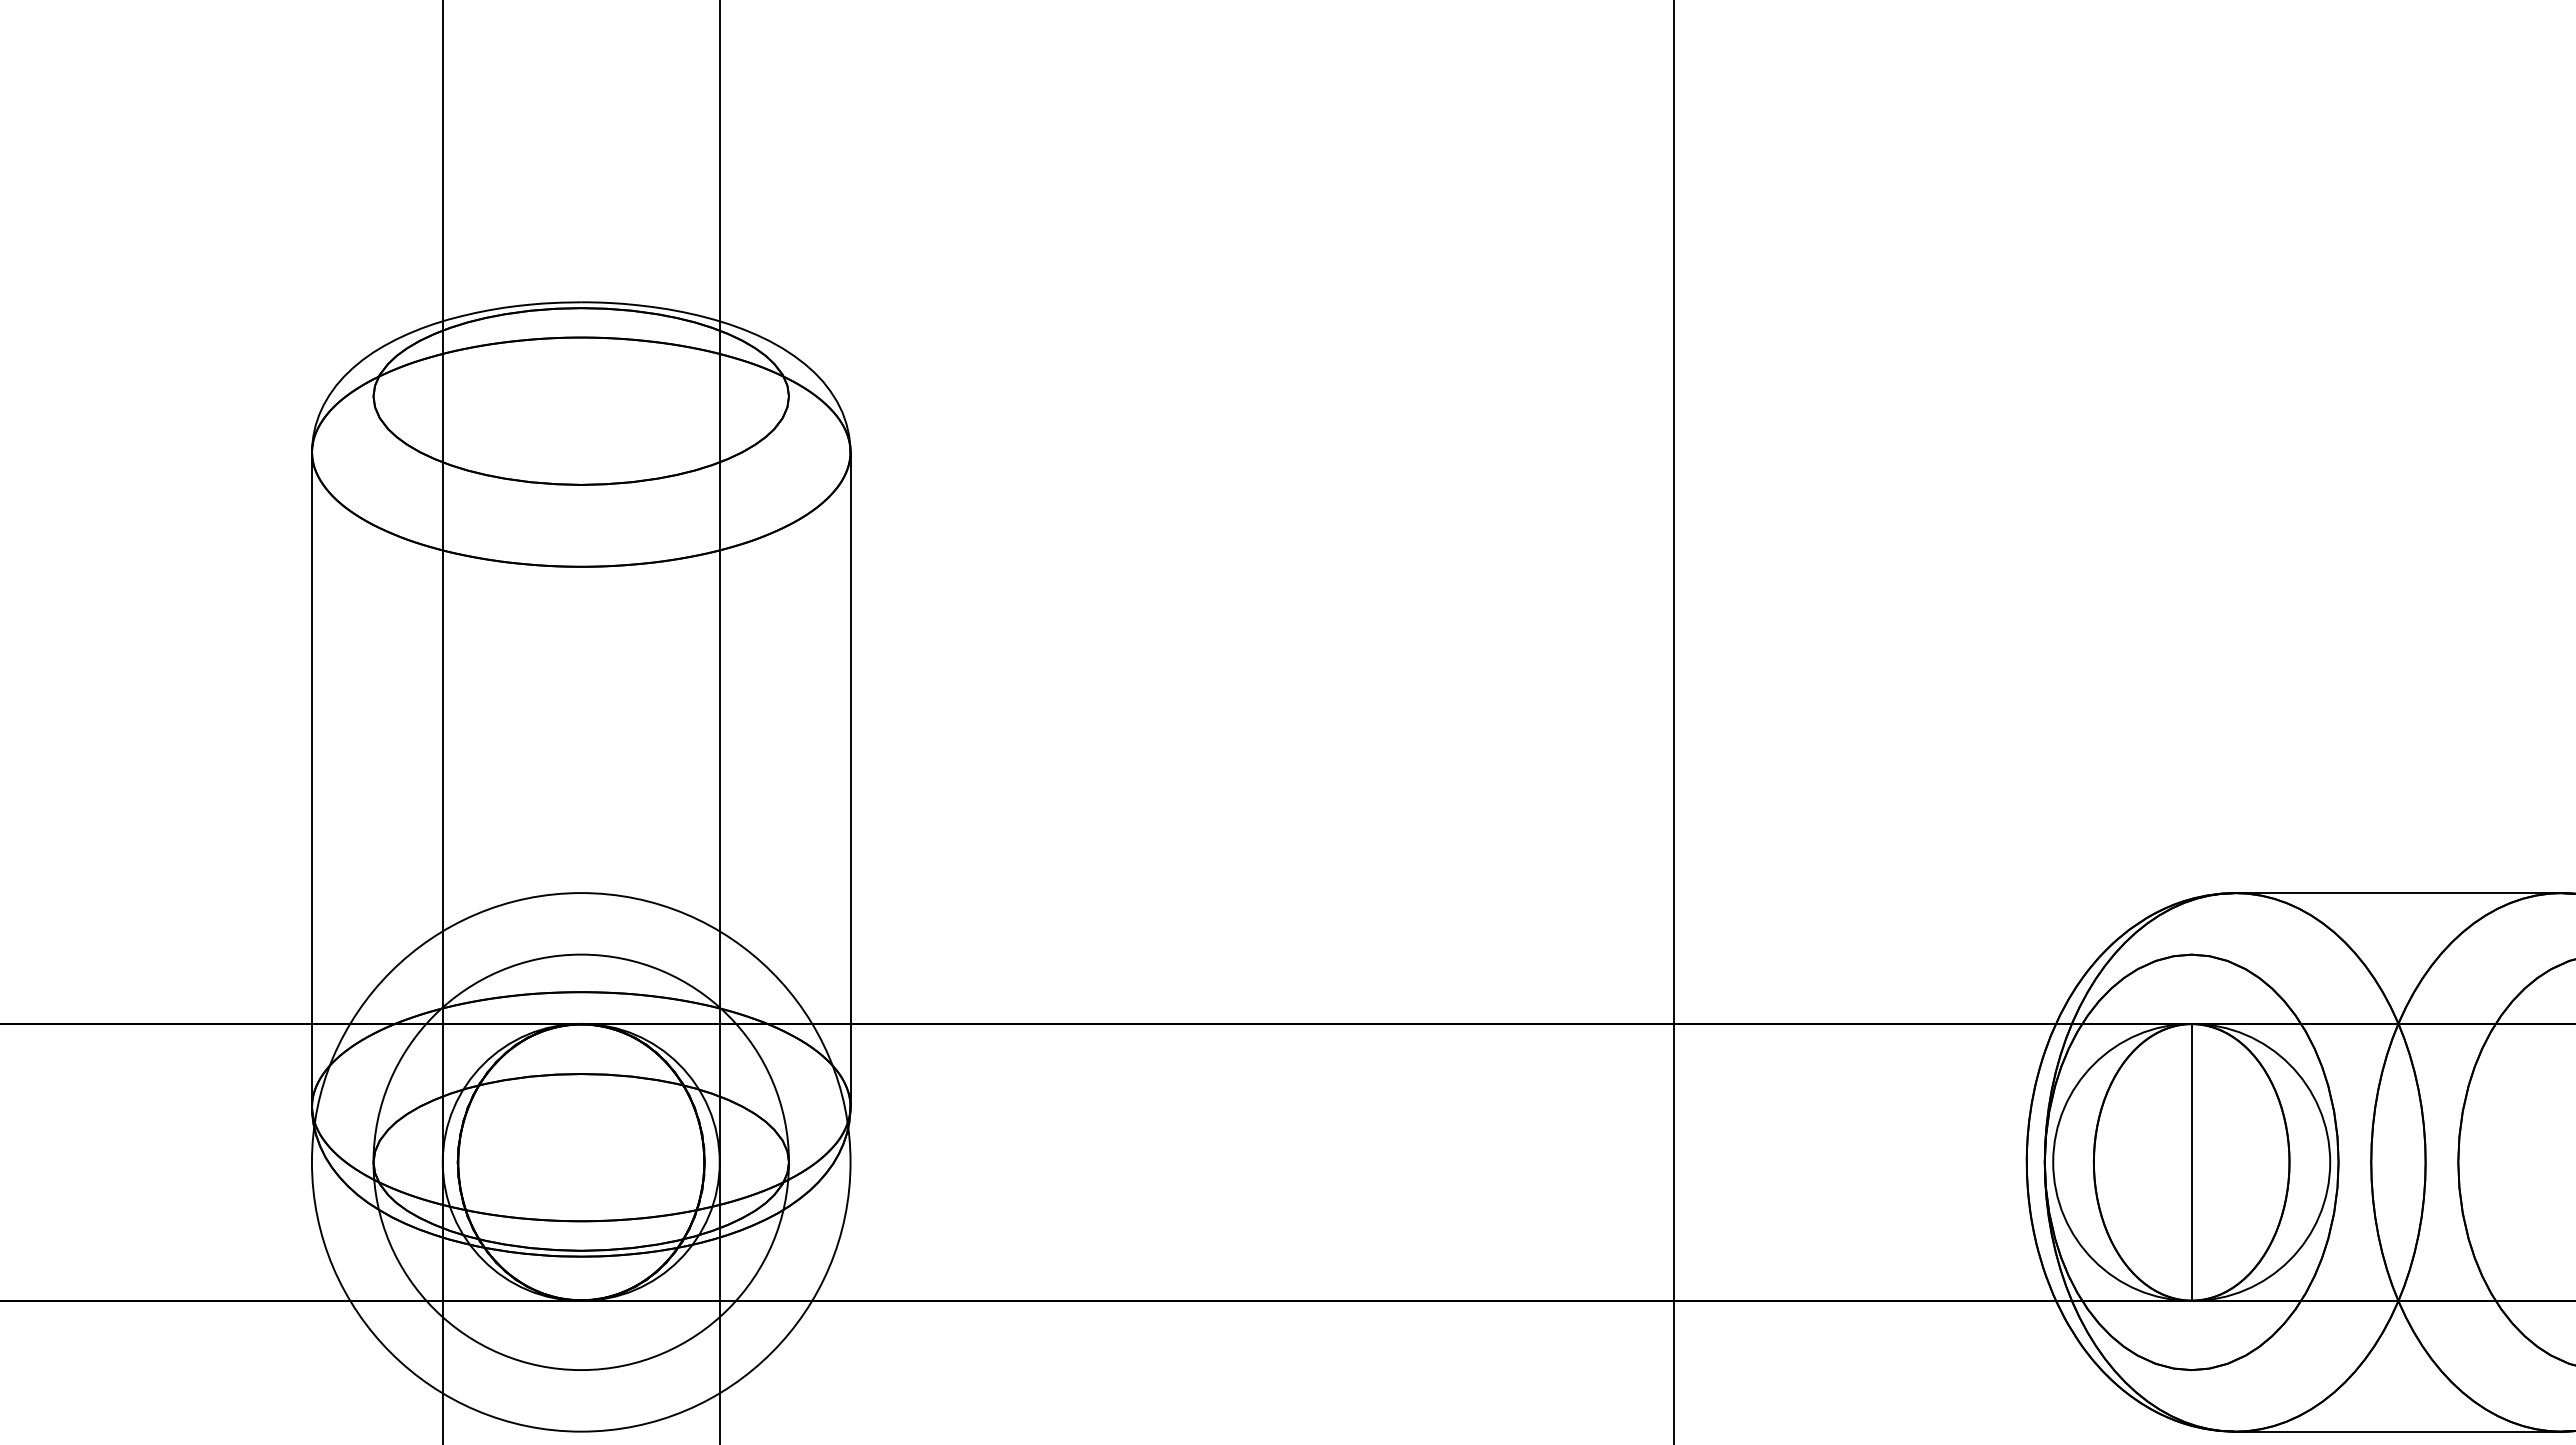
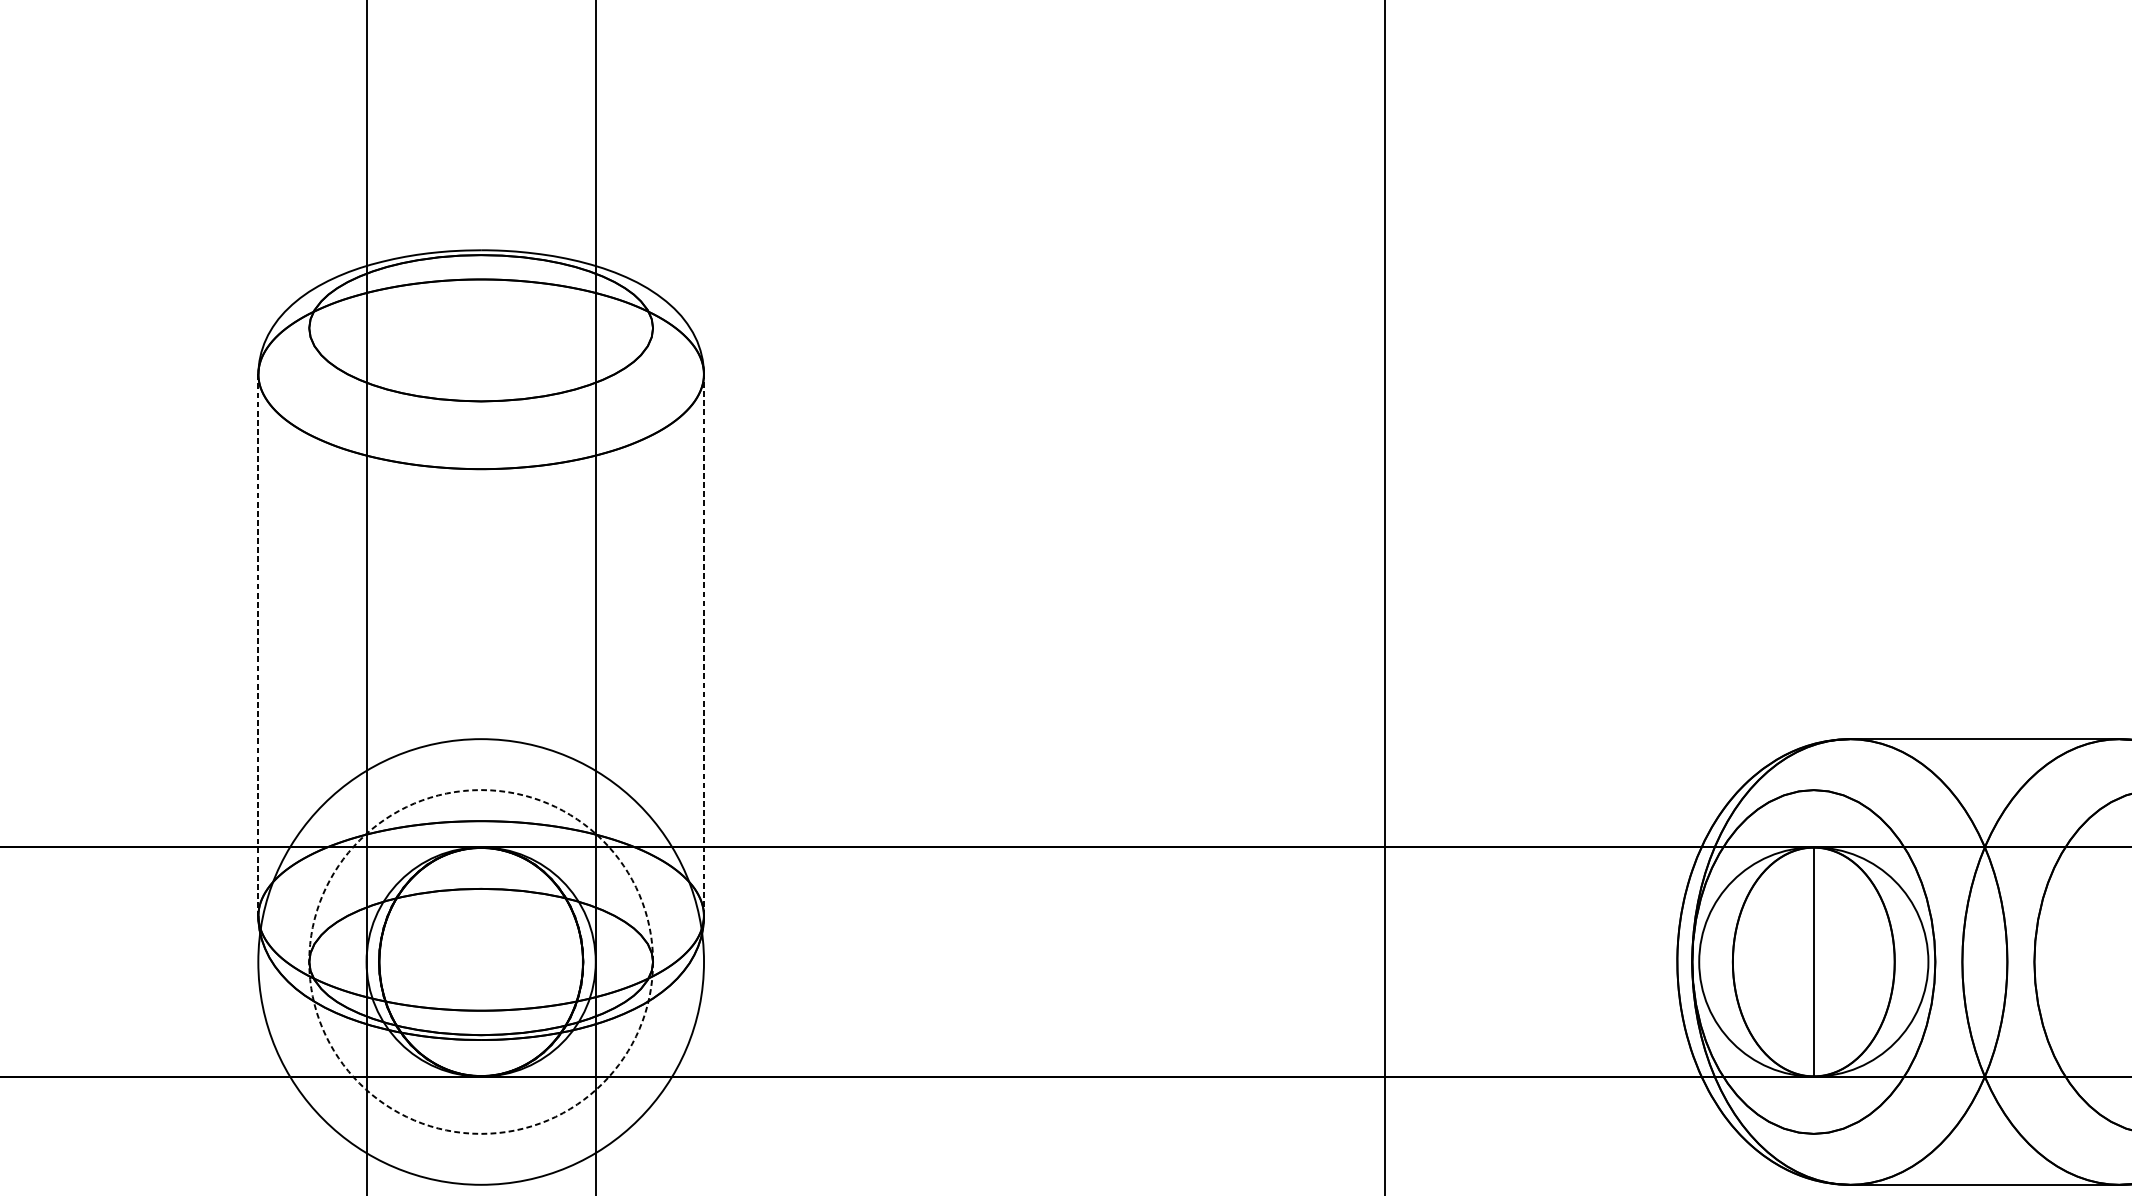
line: (850, 778) -> (703, 644), solid -> dashed
line: (311, 779) -> (257, 645), solid -> dashed
circle: (581, 1162) -> (481, 962), solid -> dashed

